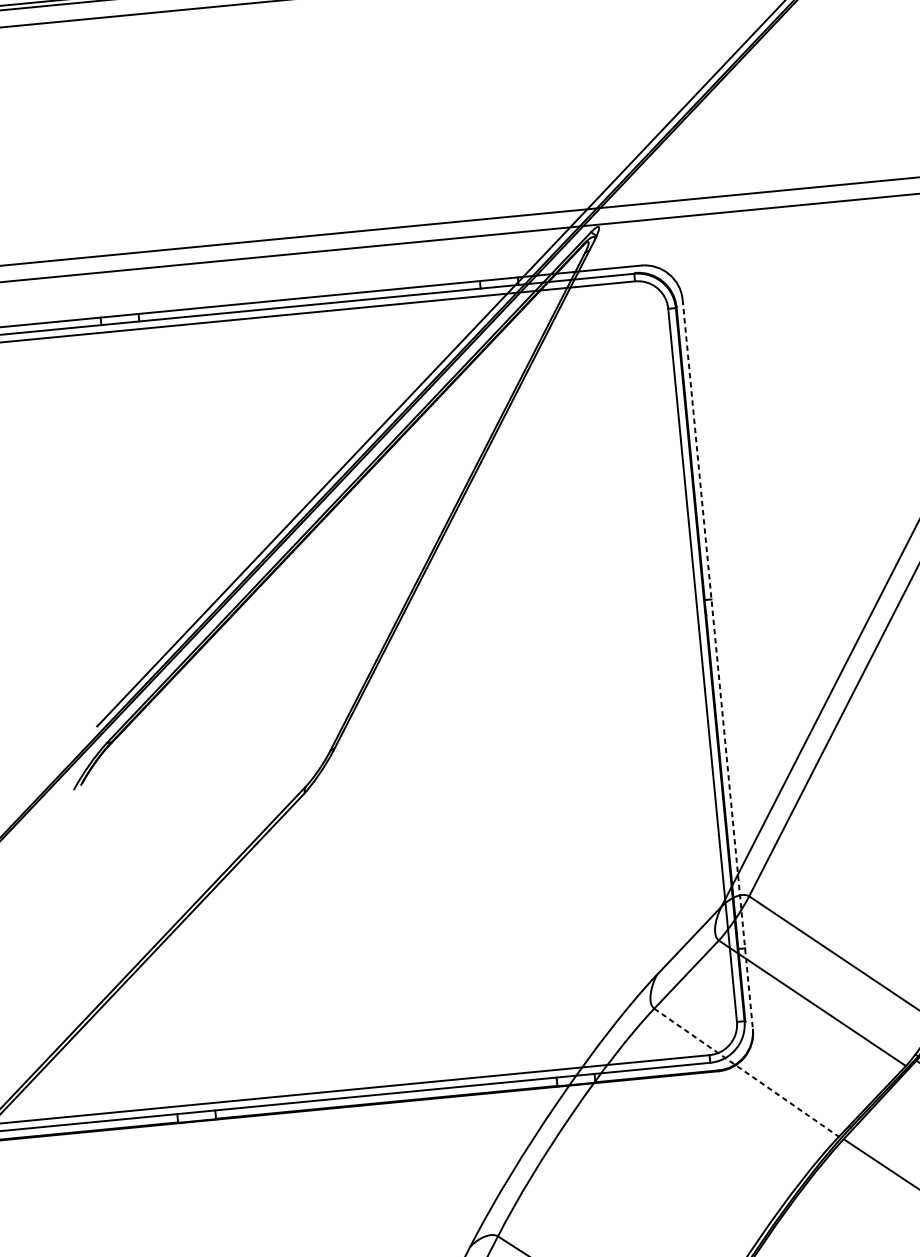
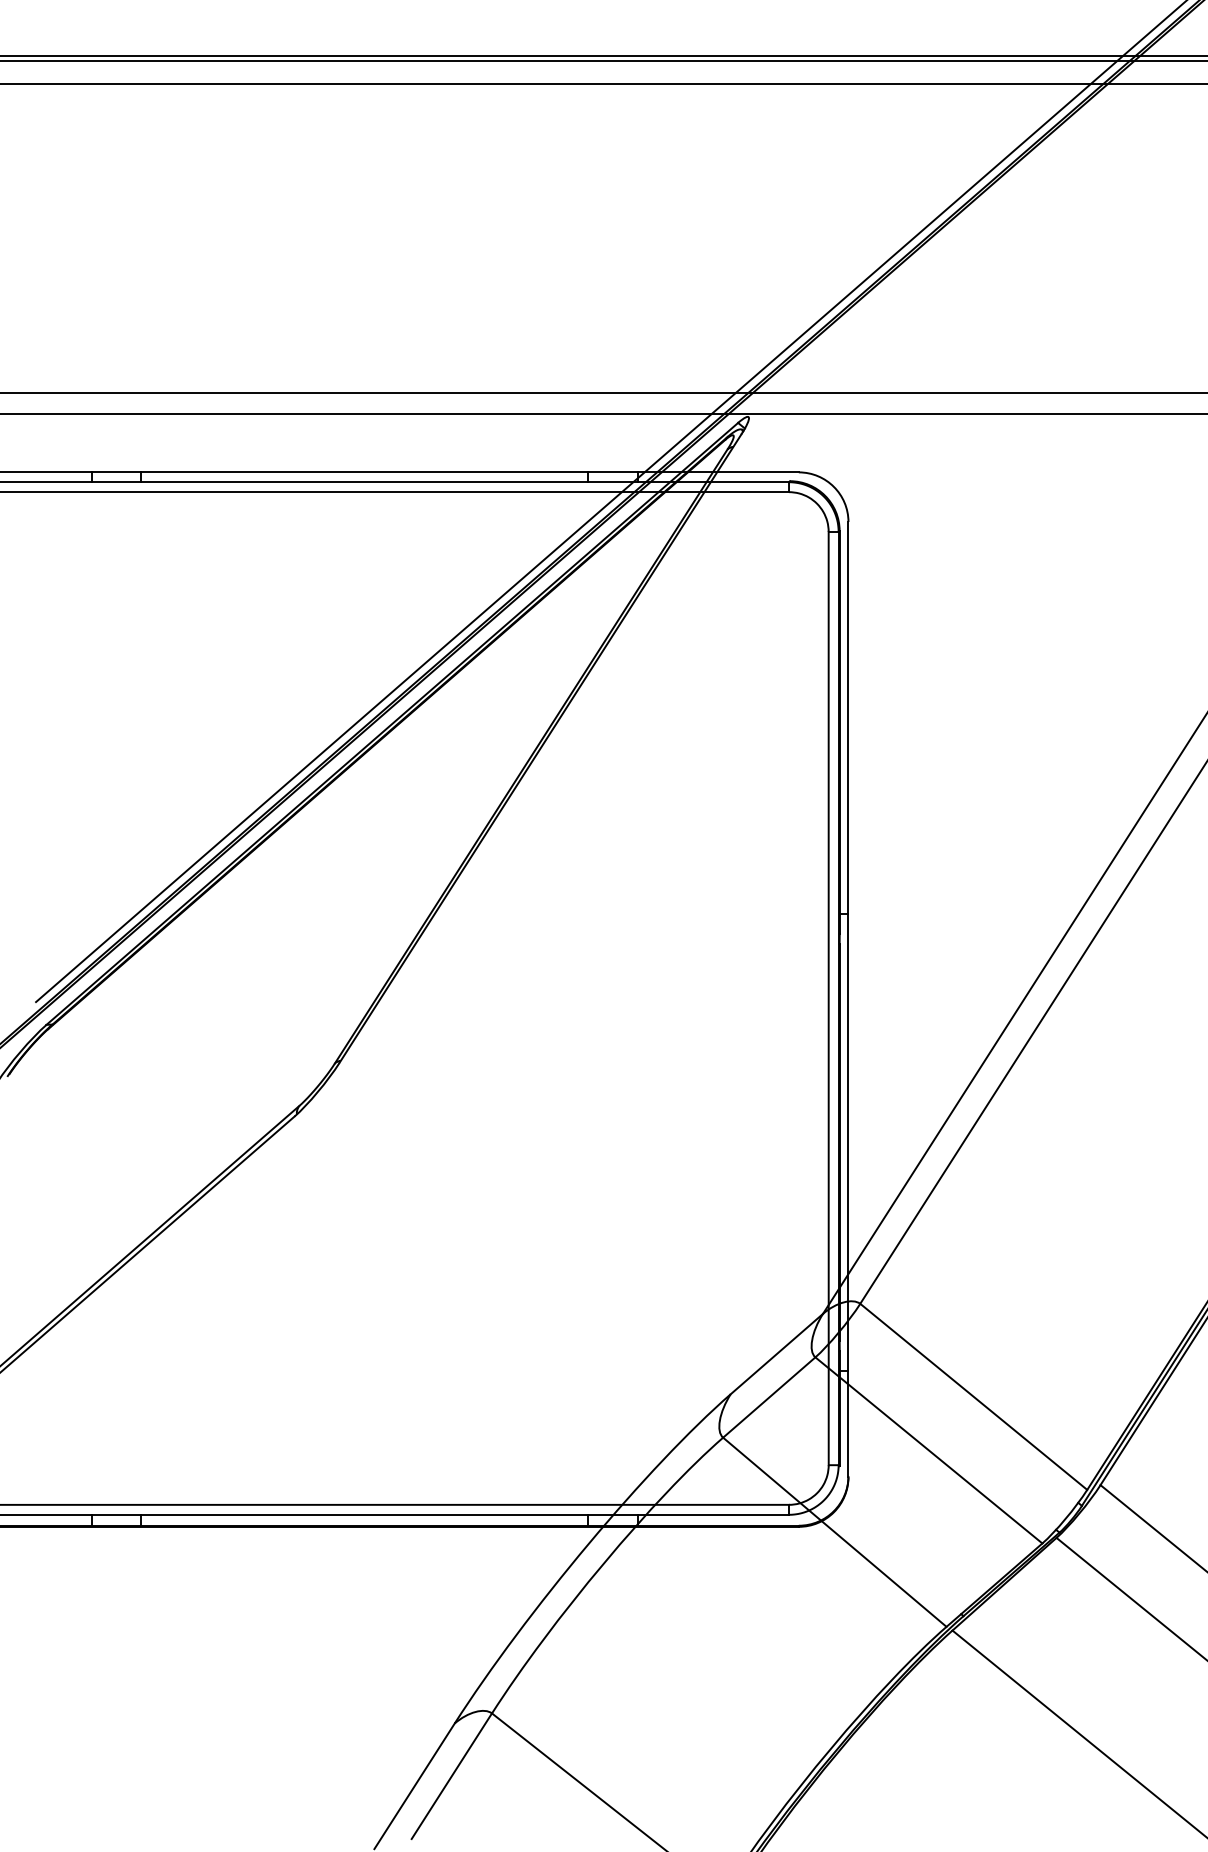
line: (717, 664) -> (848, 999), dashed -> solid
line: (747, 1072) -> (835, 1532), dashed -> solid

